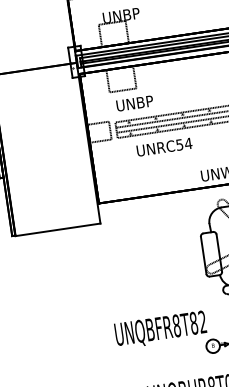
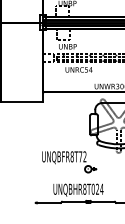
text: (193, 322) -> (80, 156), UNQBFR8T82 -> UNQBFR8T72

